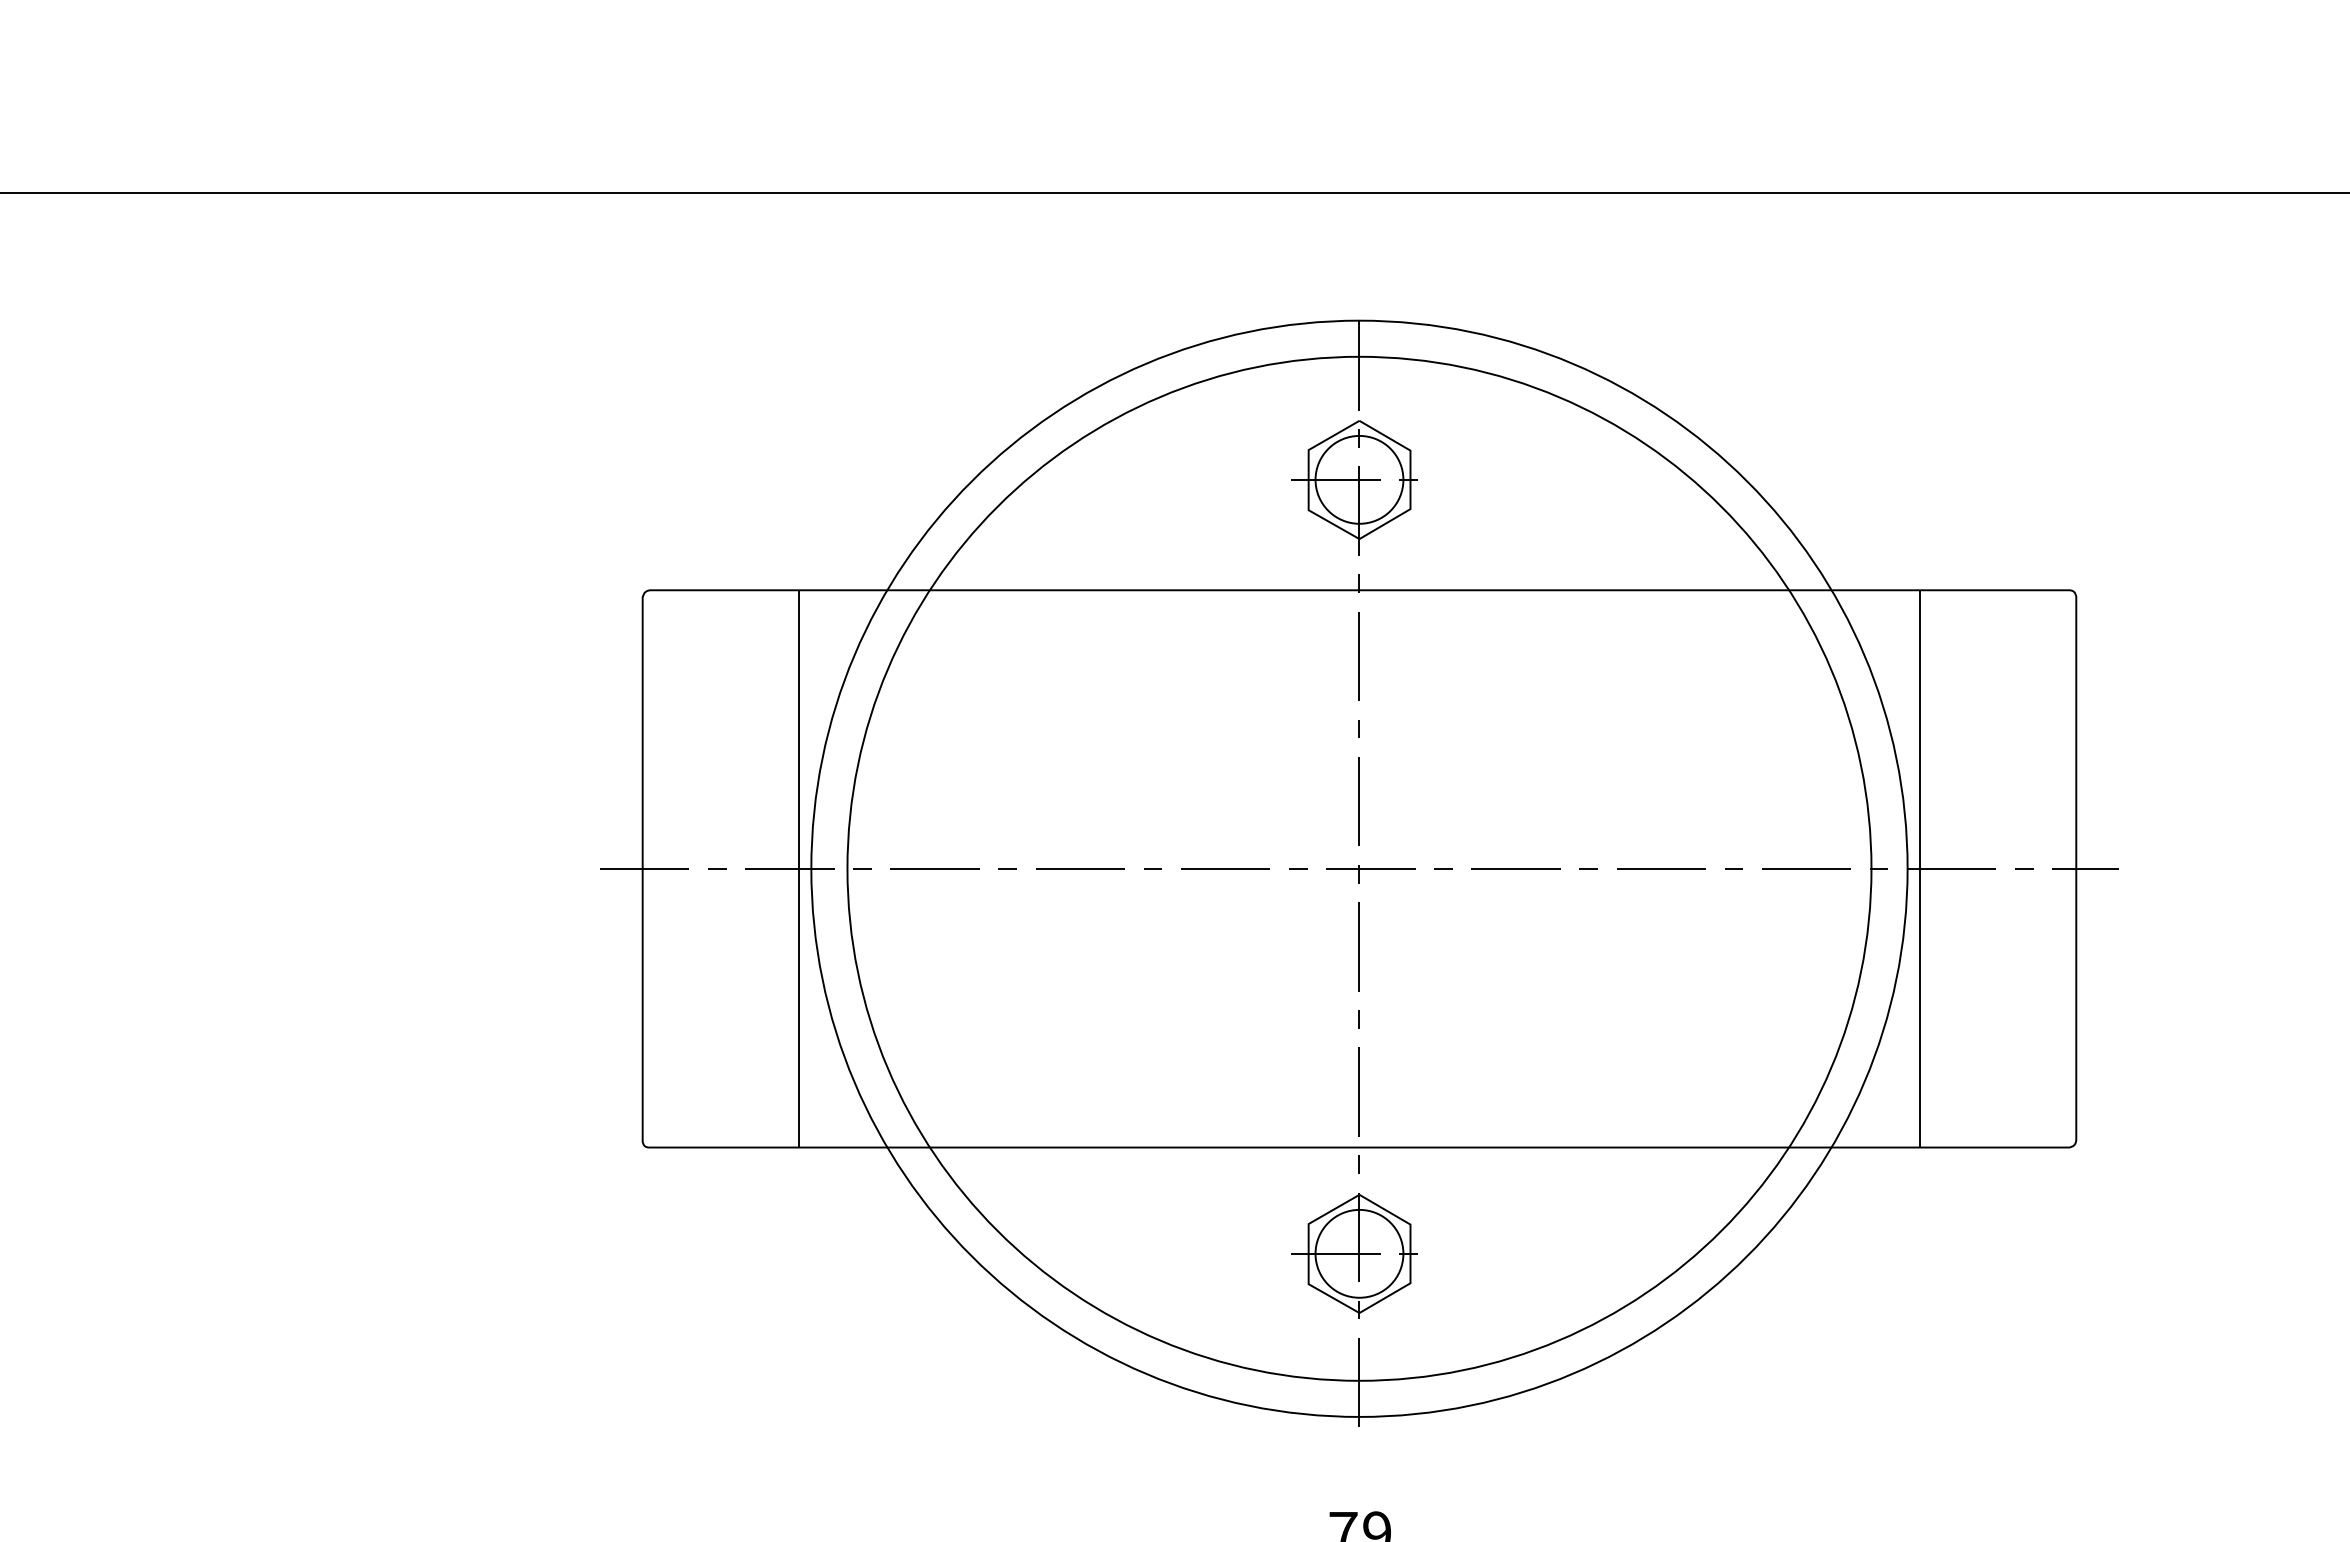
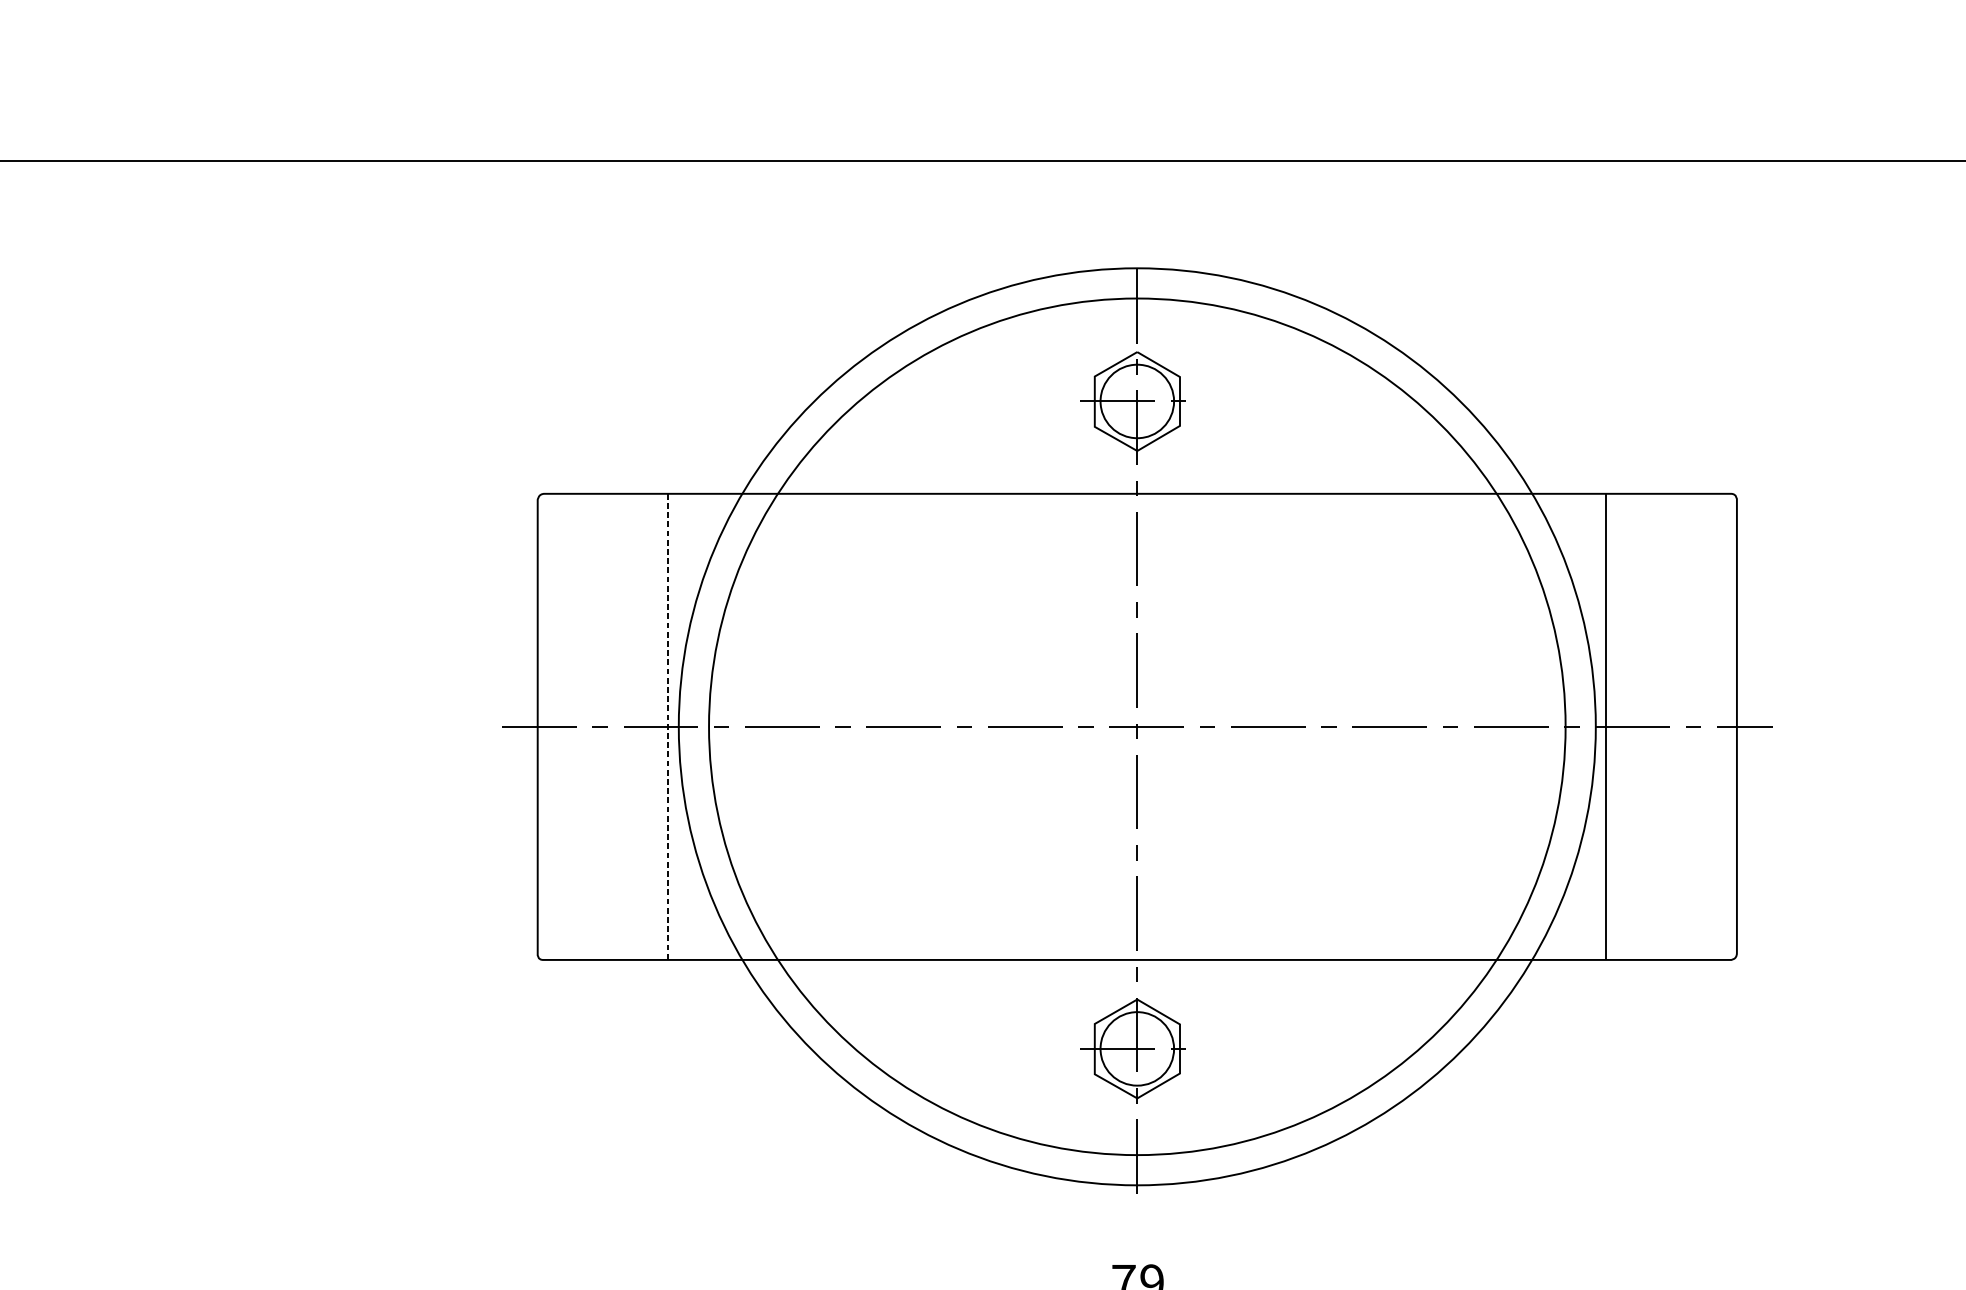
line: (798, 868) -> (668, 726), solid -> dashed

